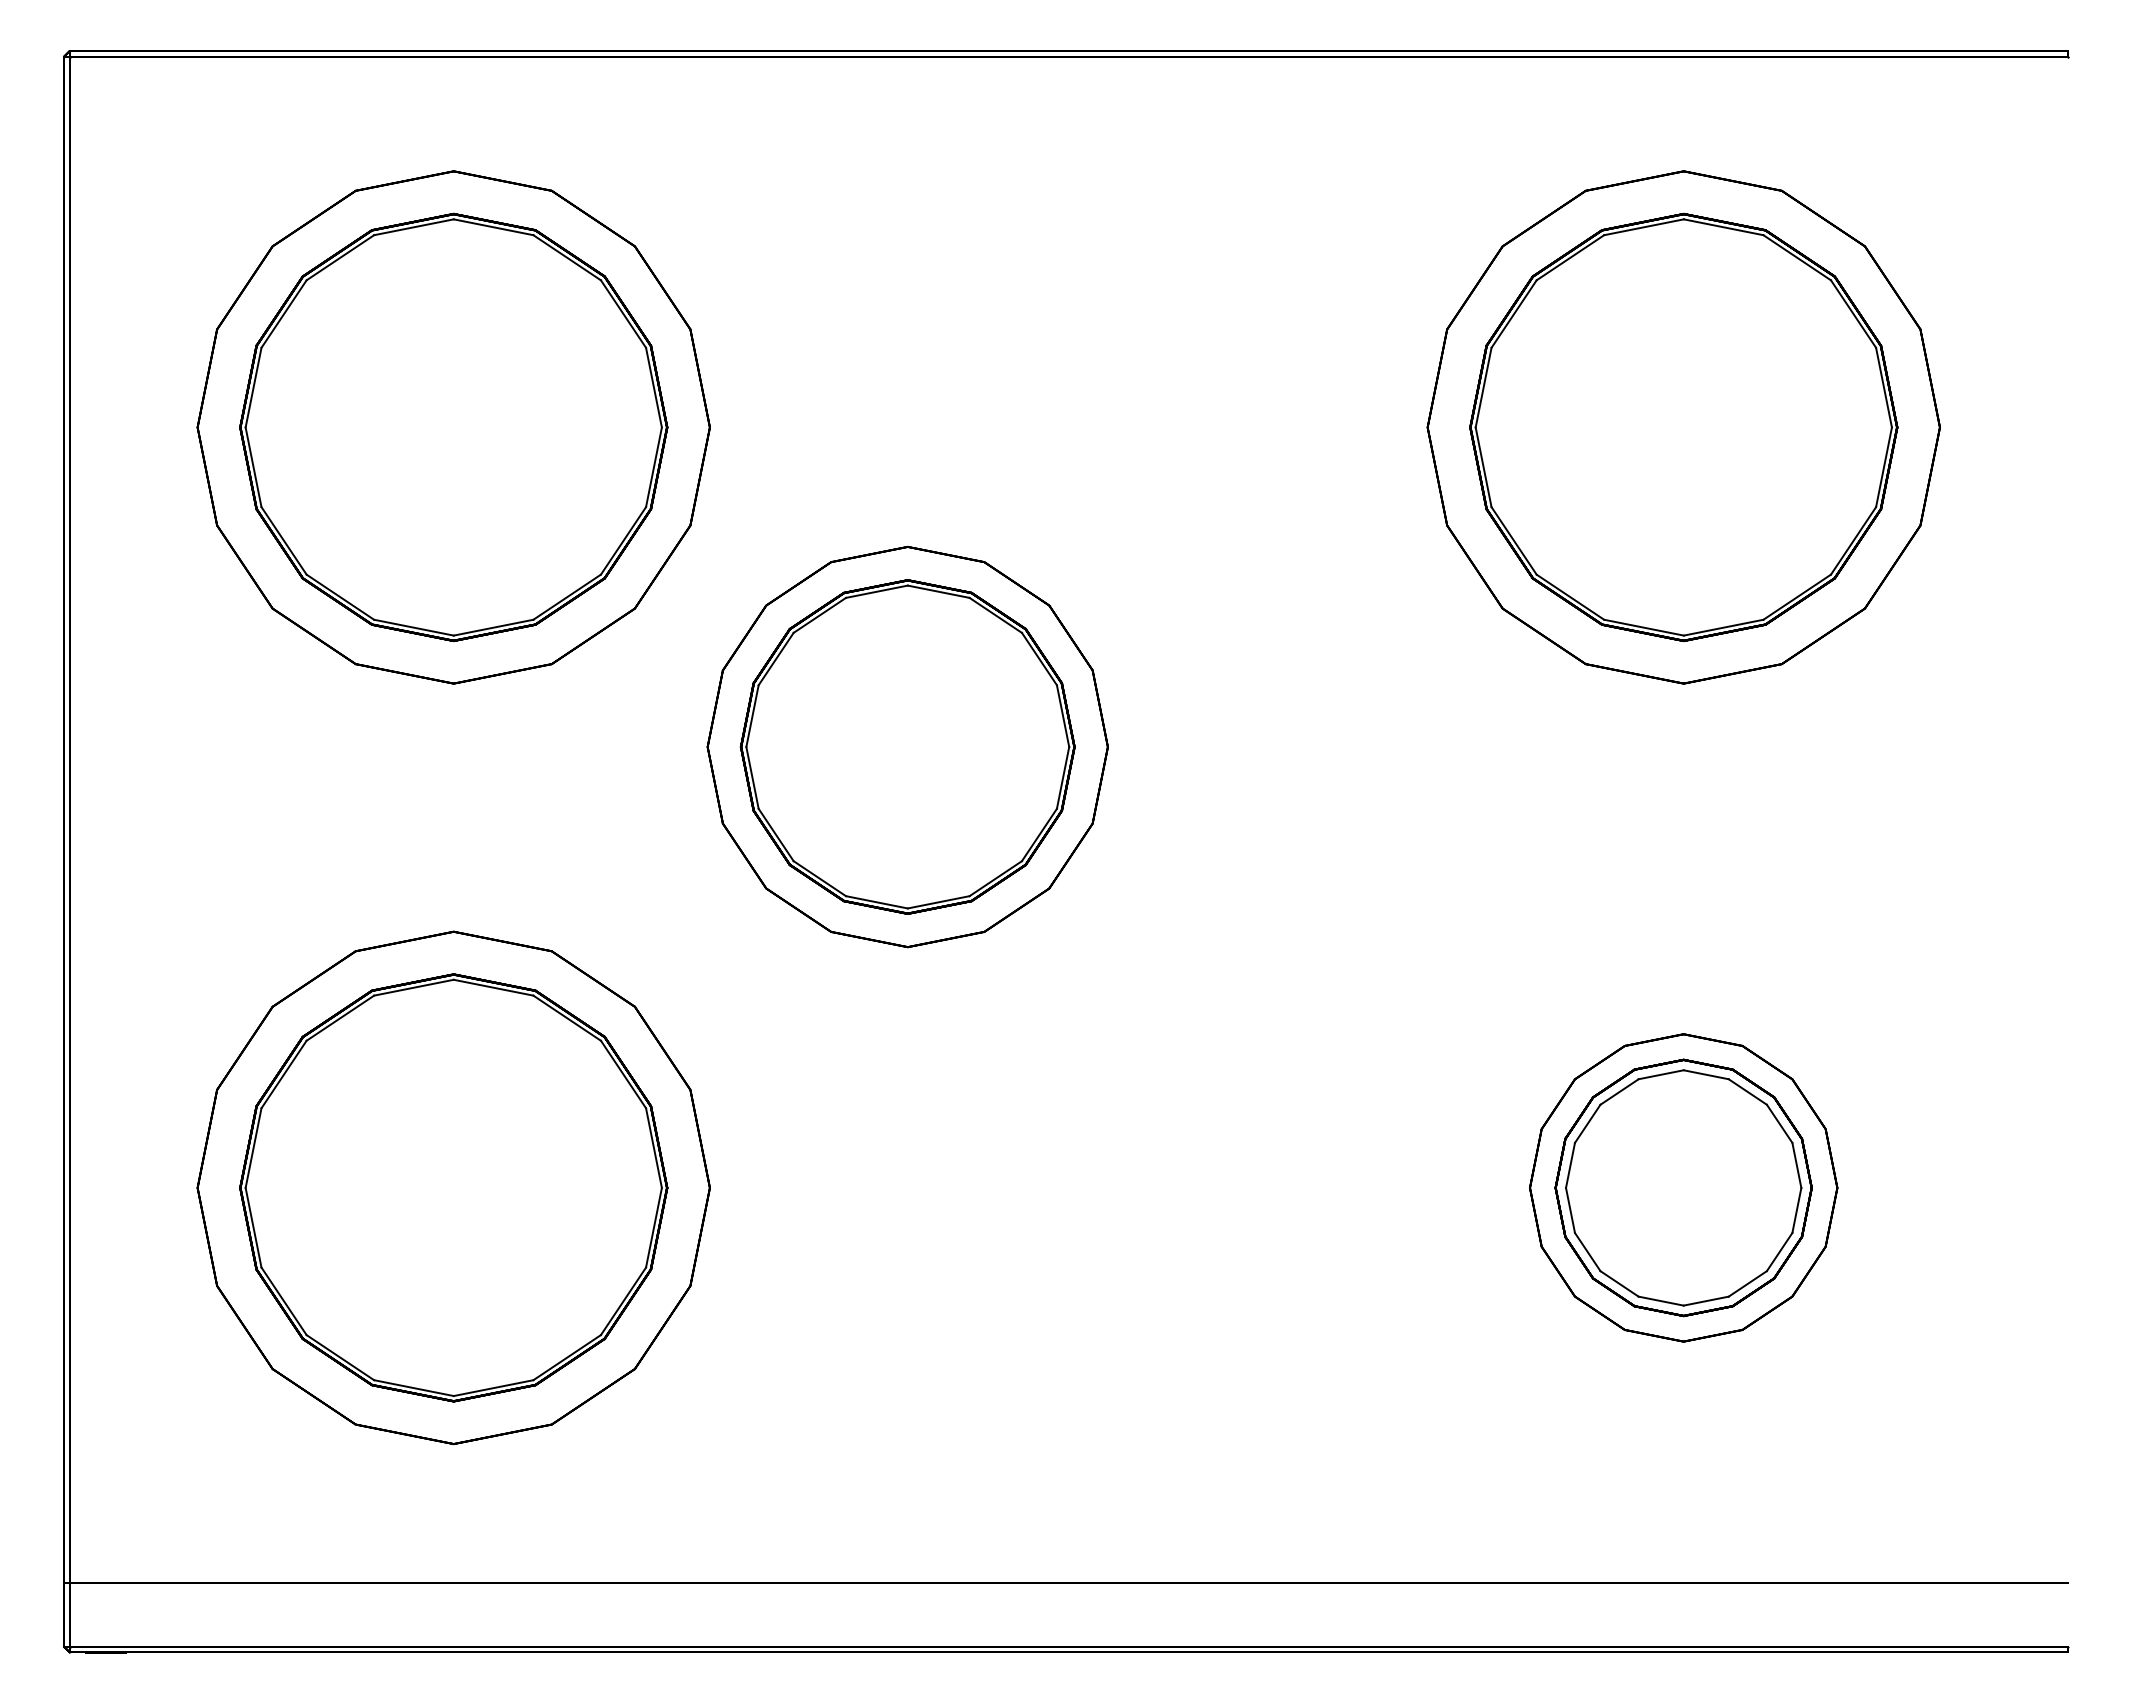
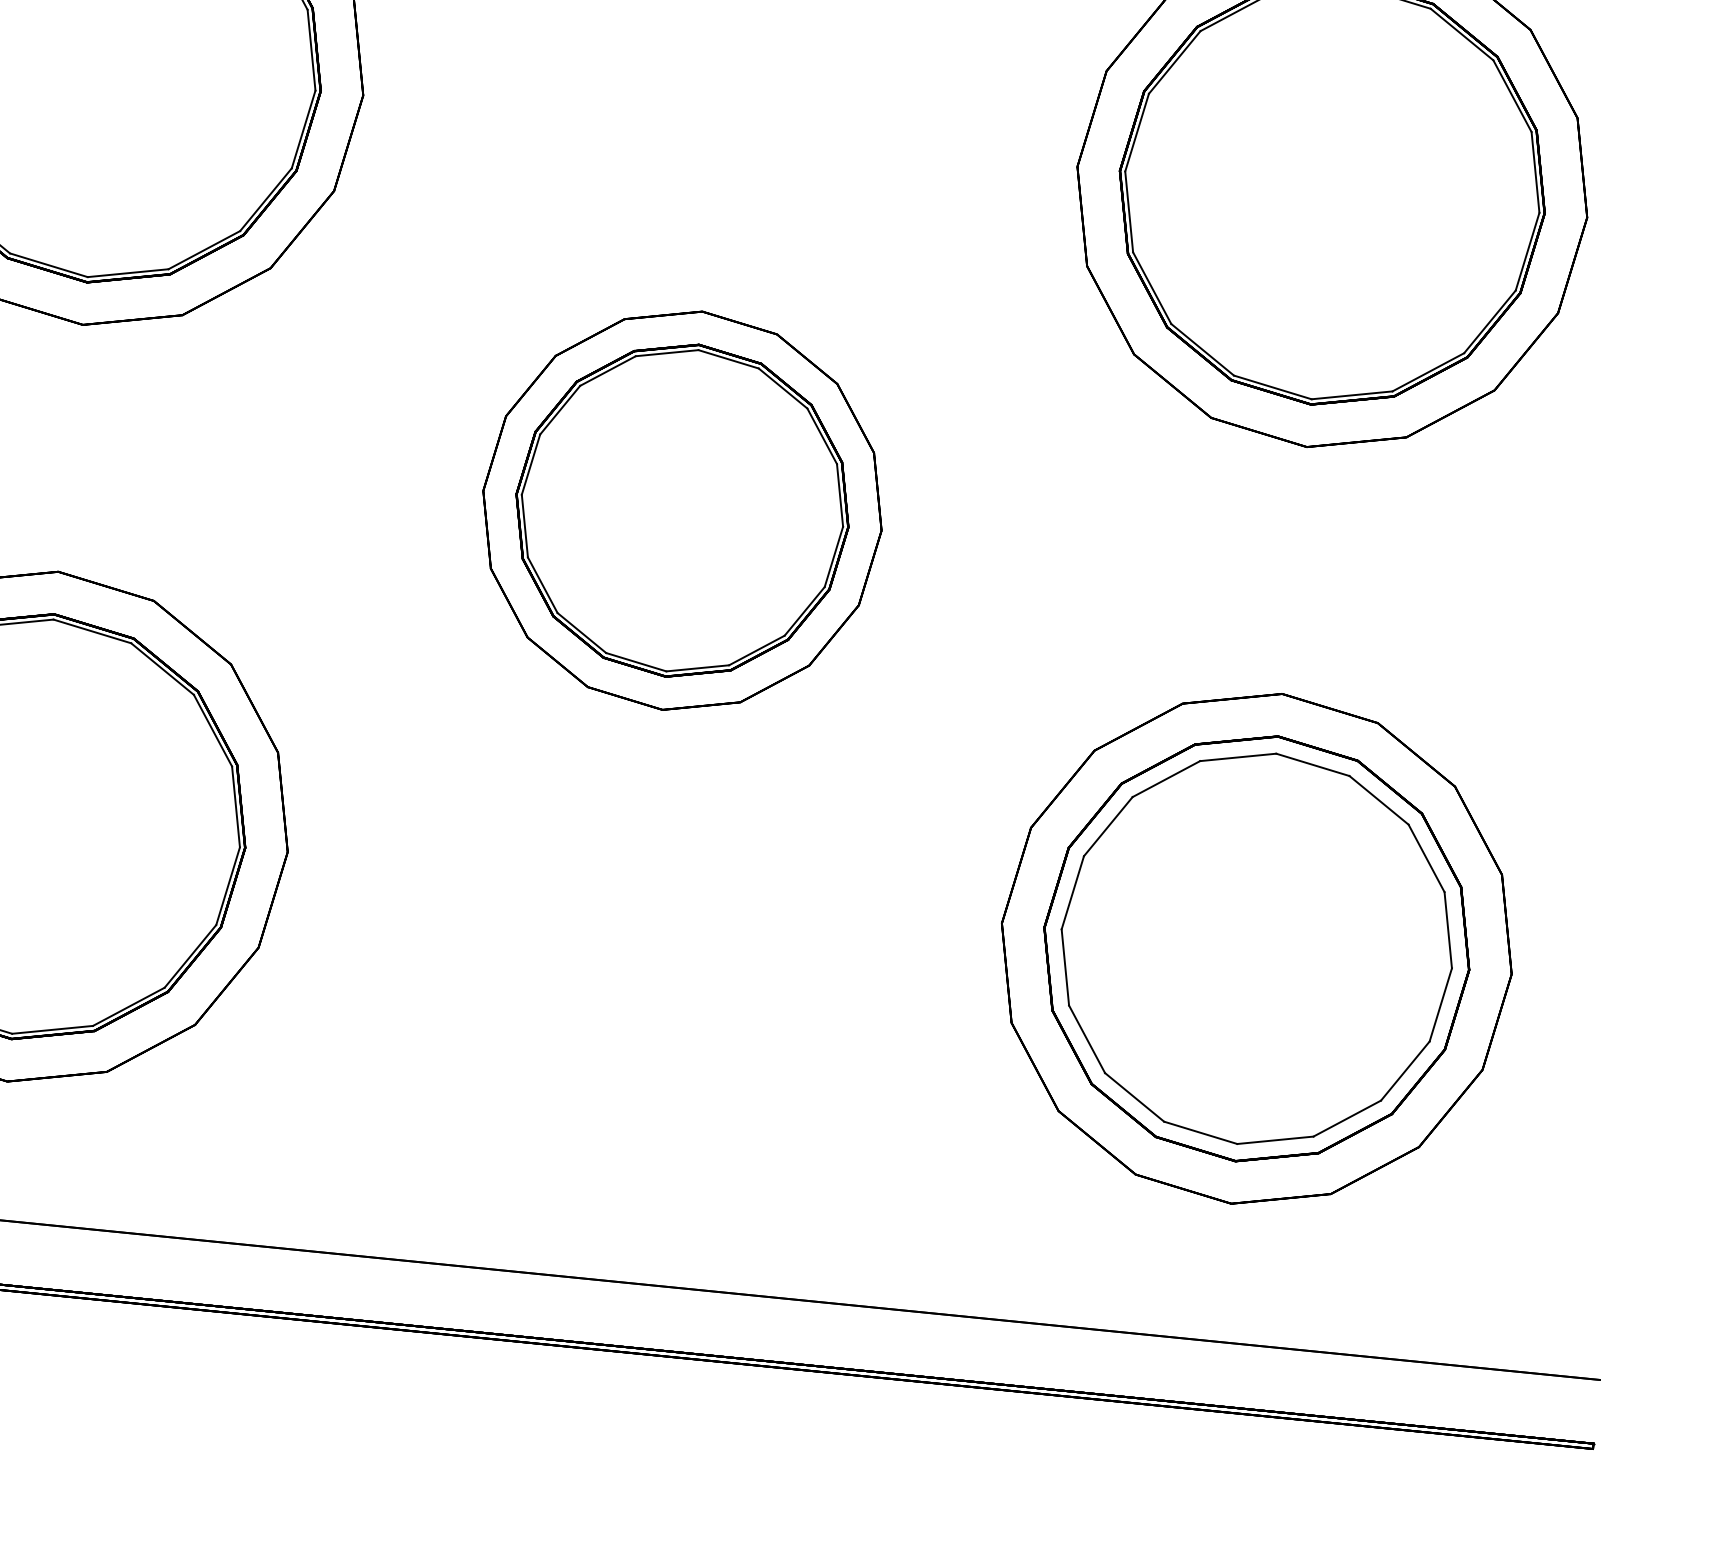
part: (907, 746) -> (682, 510), moved
part: (1683, 1187) -> (1256, 948), size x1.67

